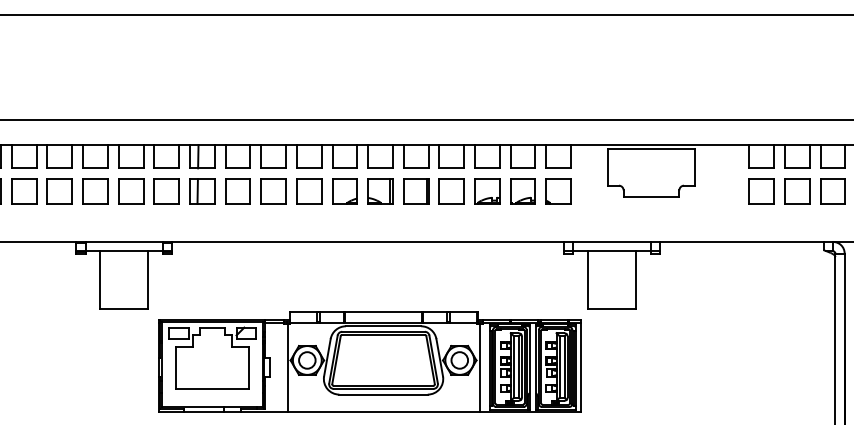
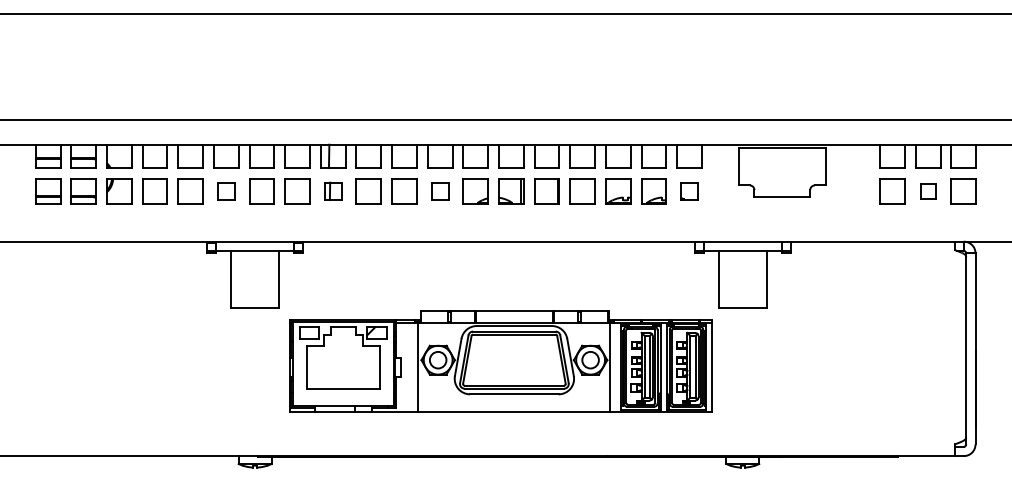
part: (95, 191) -> (226, 191), size x0.7
part: (202, 191) -> (333, 191), size x0.7
part: (309, 191) -> (440, 191), size x0.7
part: (558, 191) -> (689, 191), size x0.7
part: (797, 191) -> (928, 191), size x0.6

